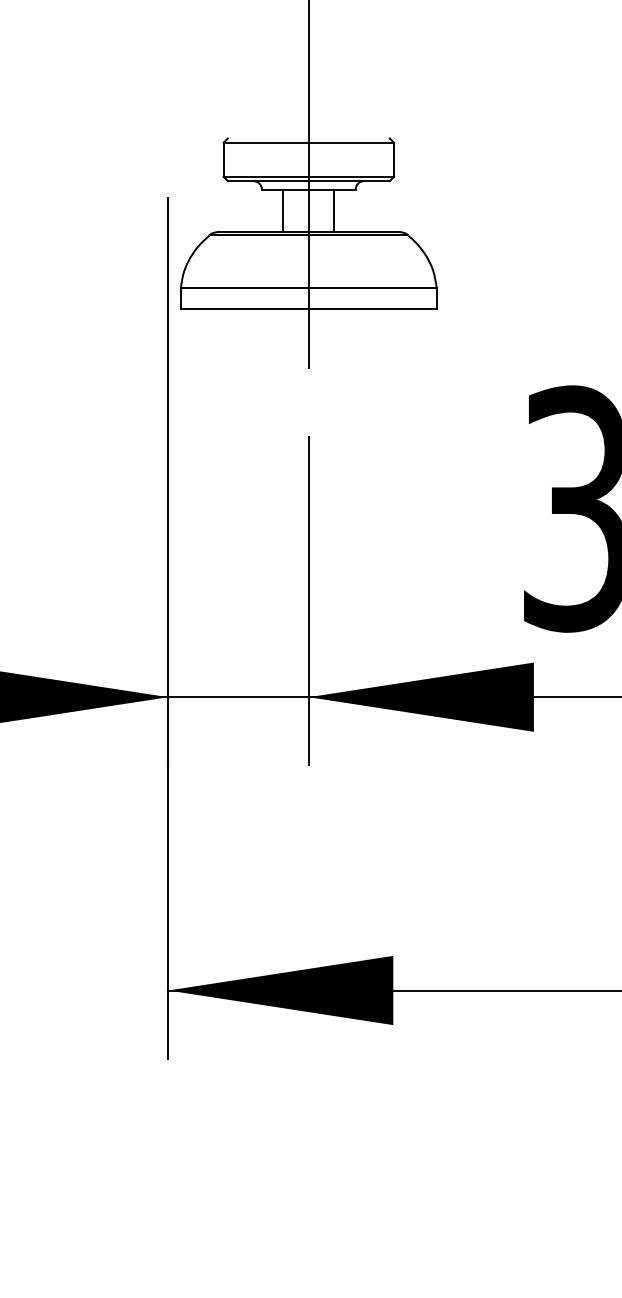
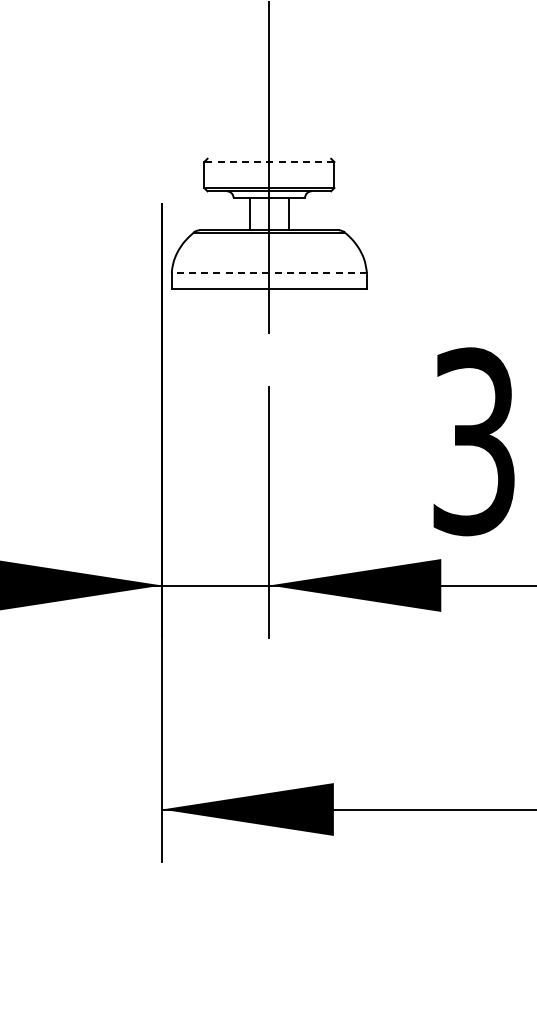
line: (307, 143) -> (268, 162), solid -> dashed
line: (309, 287) -> (269, 272), solid -> dashed

